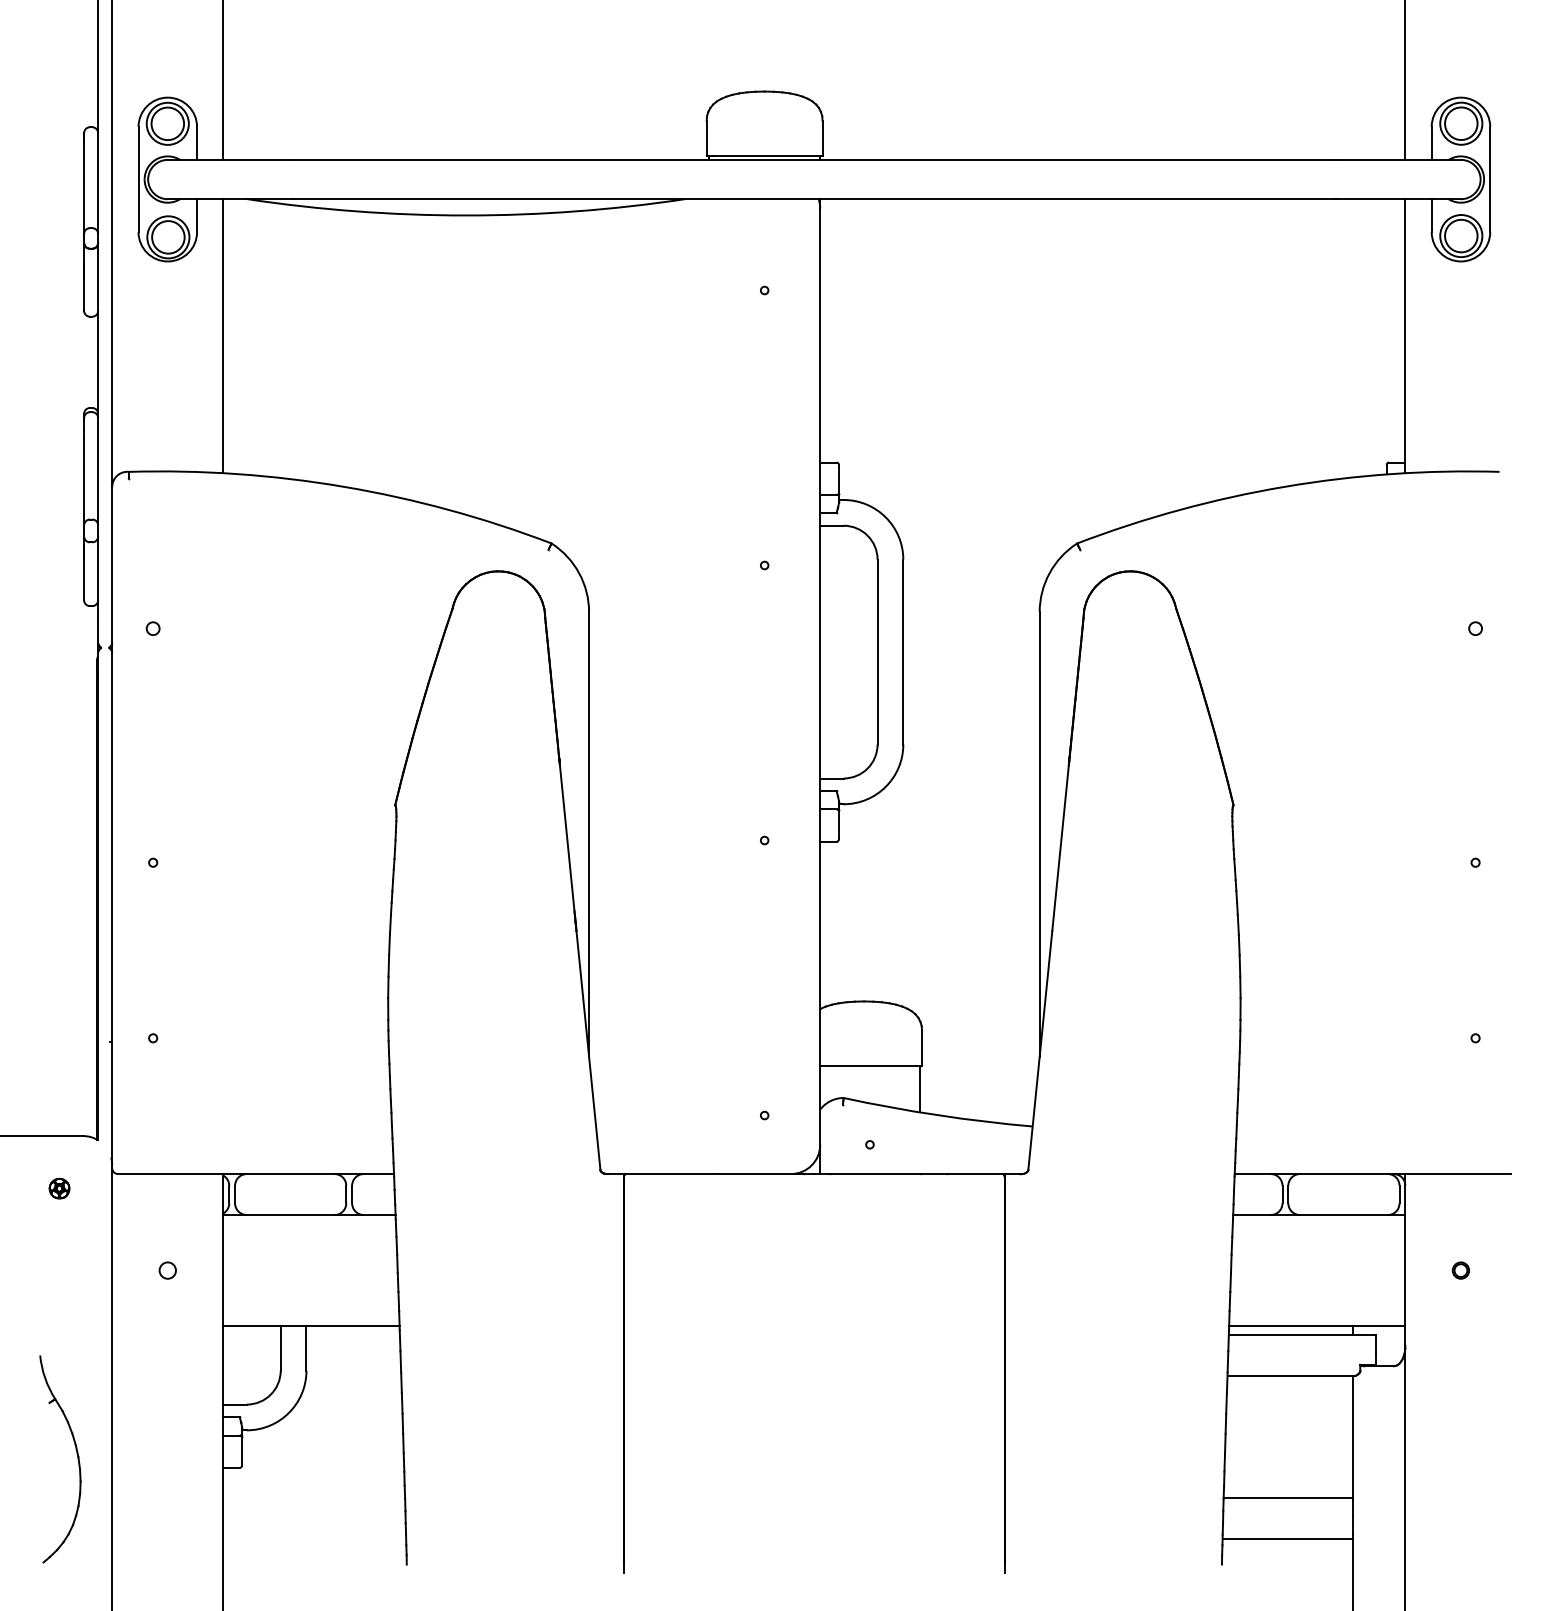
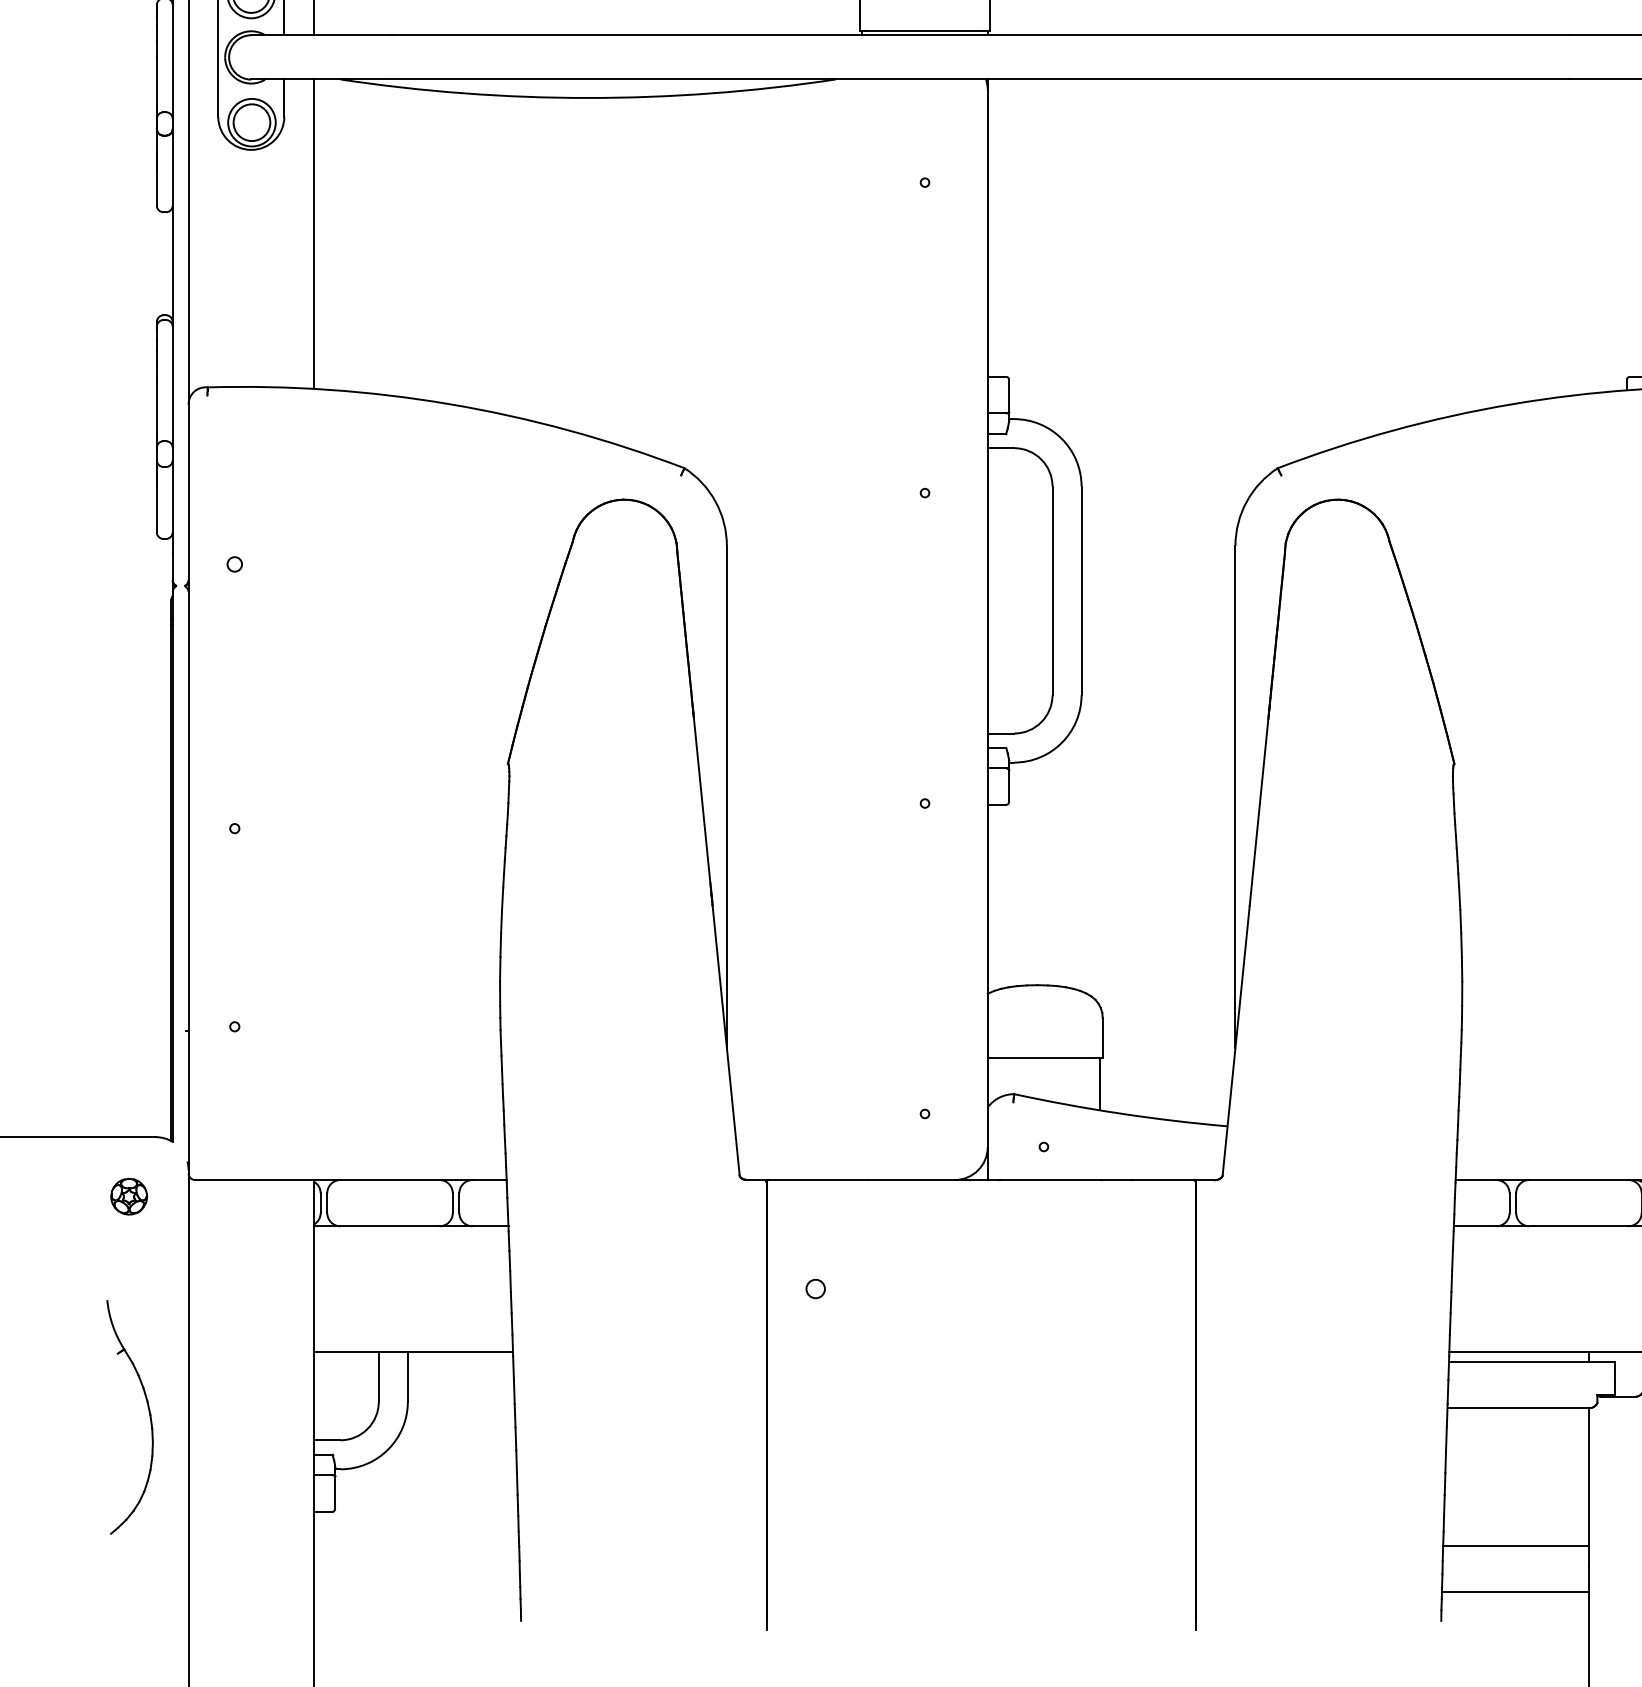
part: (59, 1188) -> (129, 1196), size x1.6
circle: (167, 1270) -> (815, 1288), moved
part: (76, 1454) -> (148, 1411), moved

